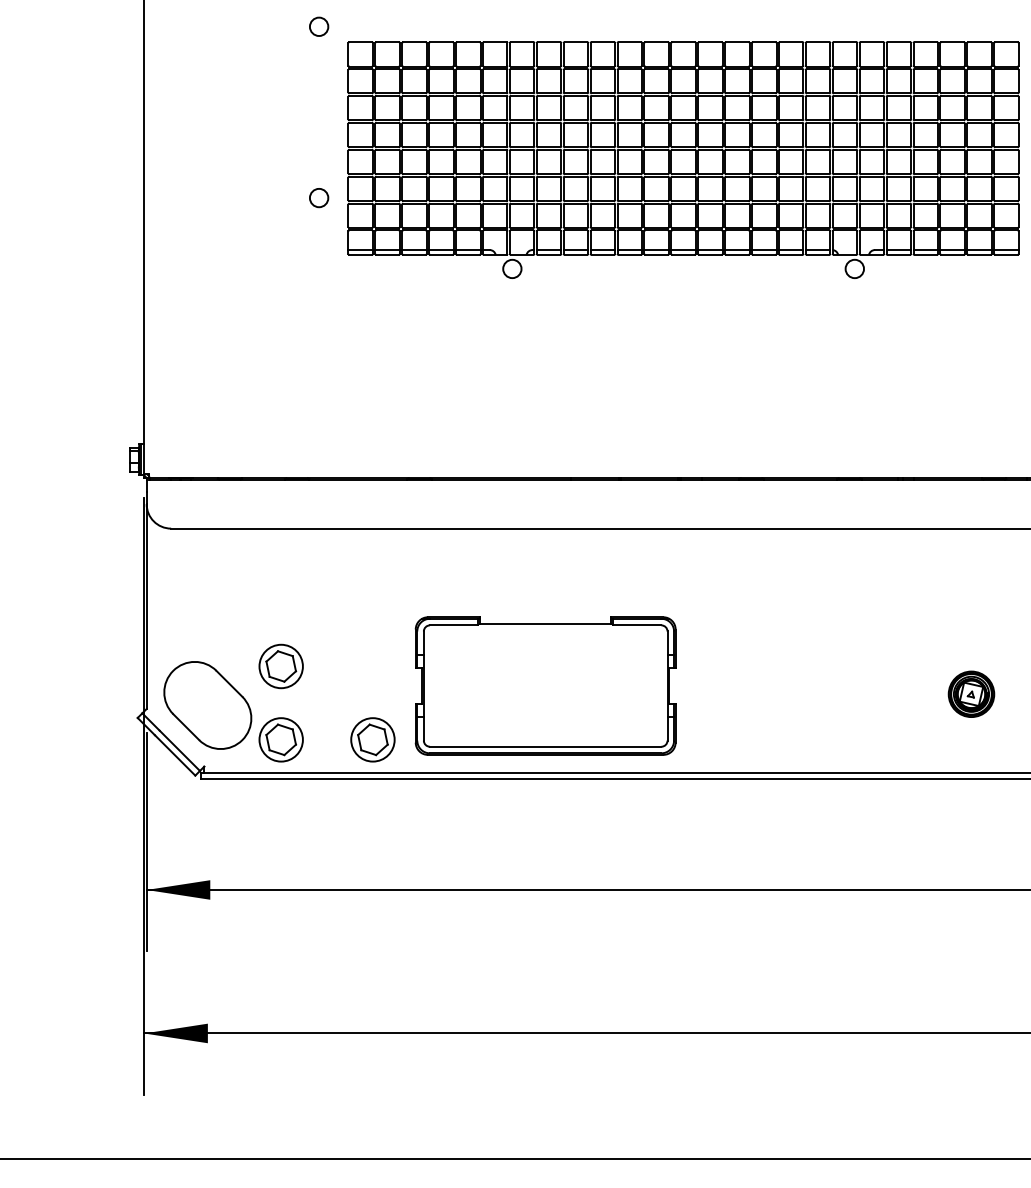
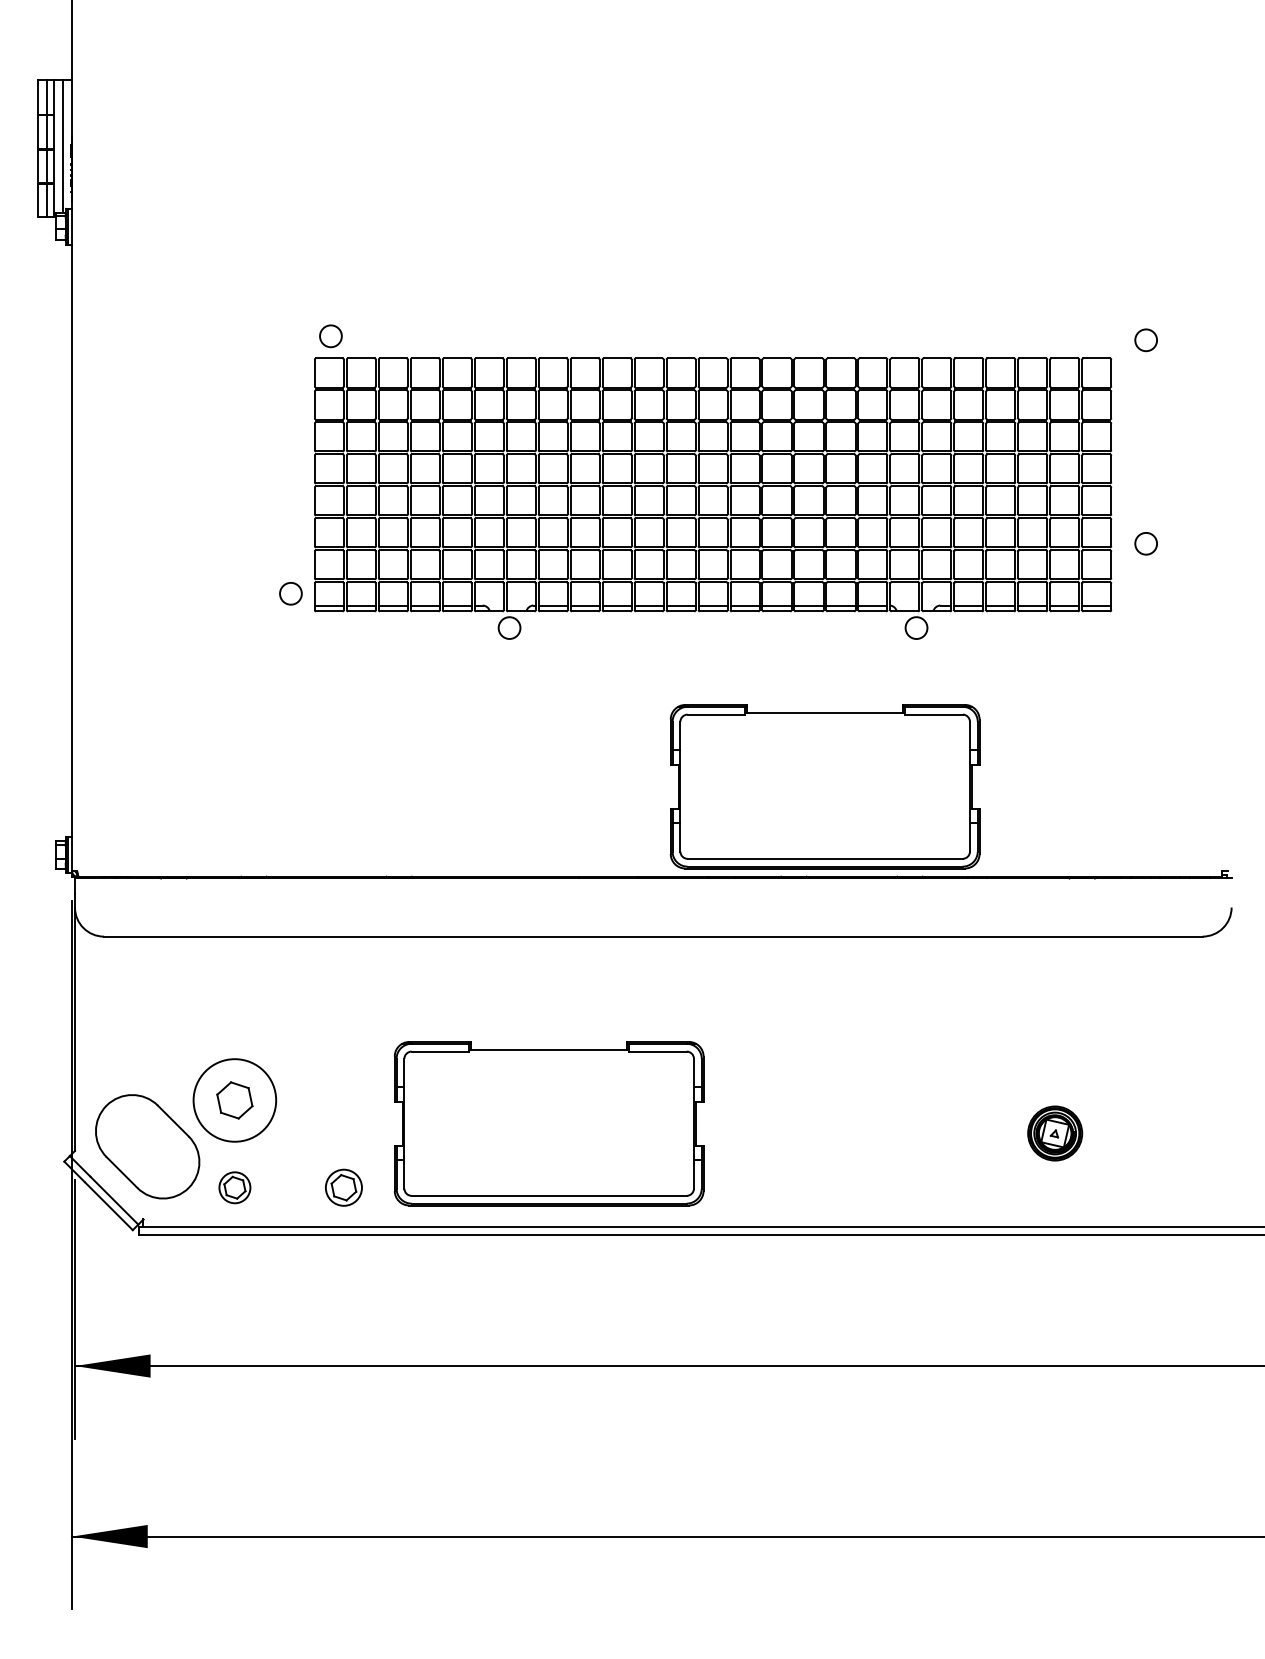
circle: (318, 26) -> (330, 336), moved
circle: (318, 197) -> (290, 593), moved
part: (777, 402) -> (824, 786), added
circle: (280, 666) -> (234, 1100), size x1.6
part: (280, 739) -> (234, 1187), size x0.6
part: (372, 739) -> (343, 1187), size x0.7

